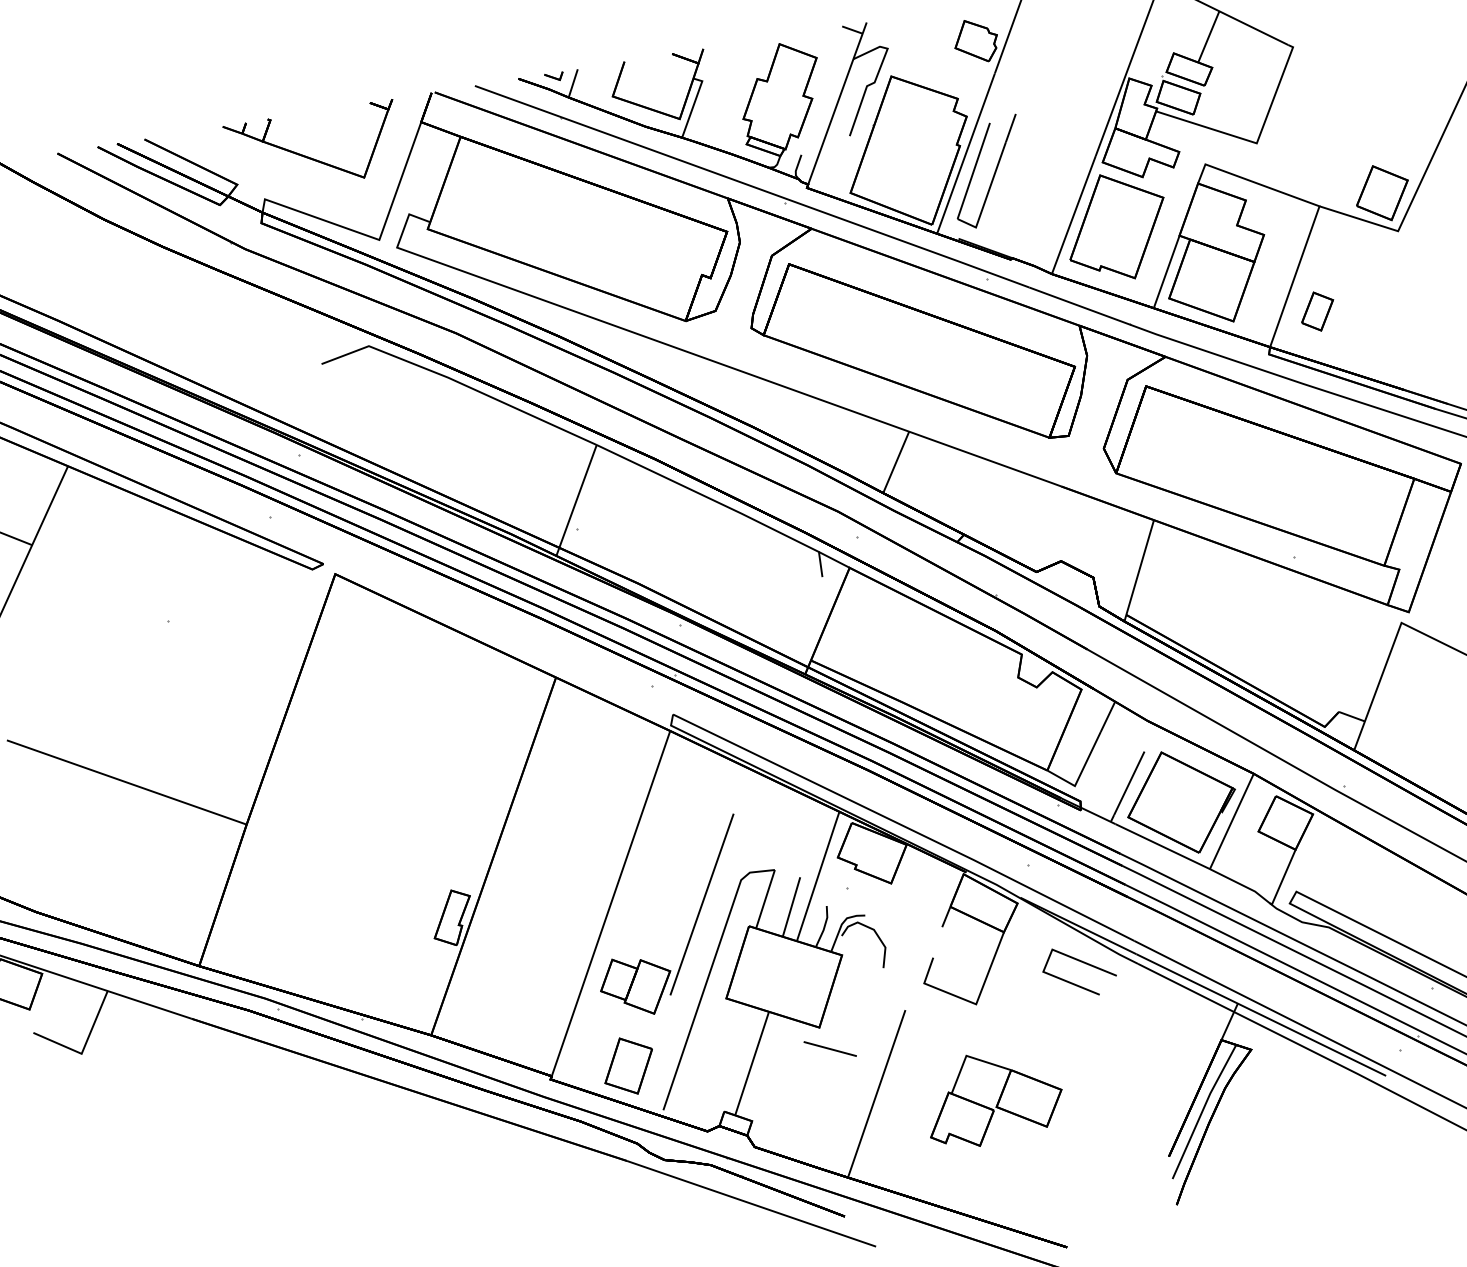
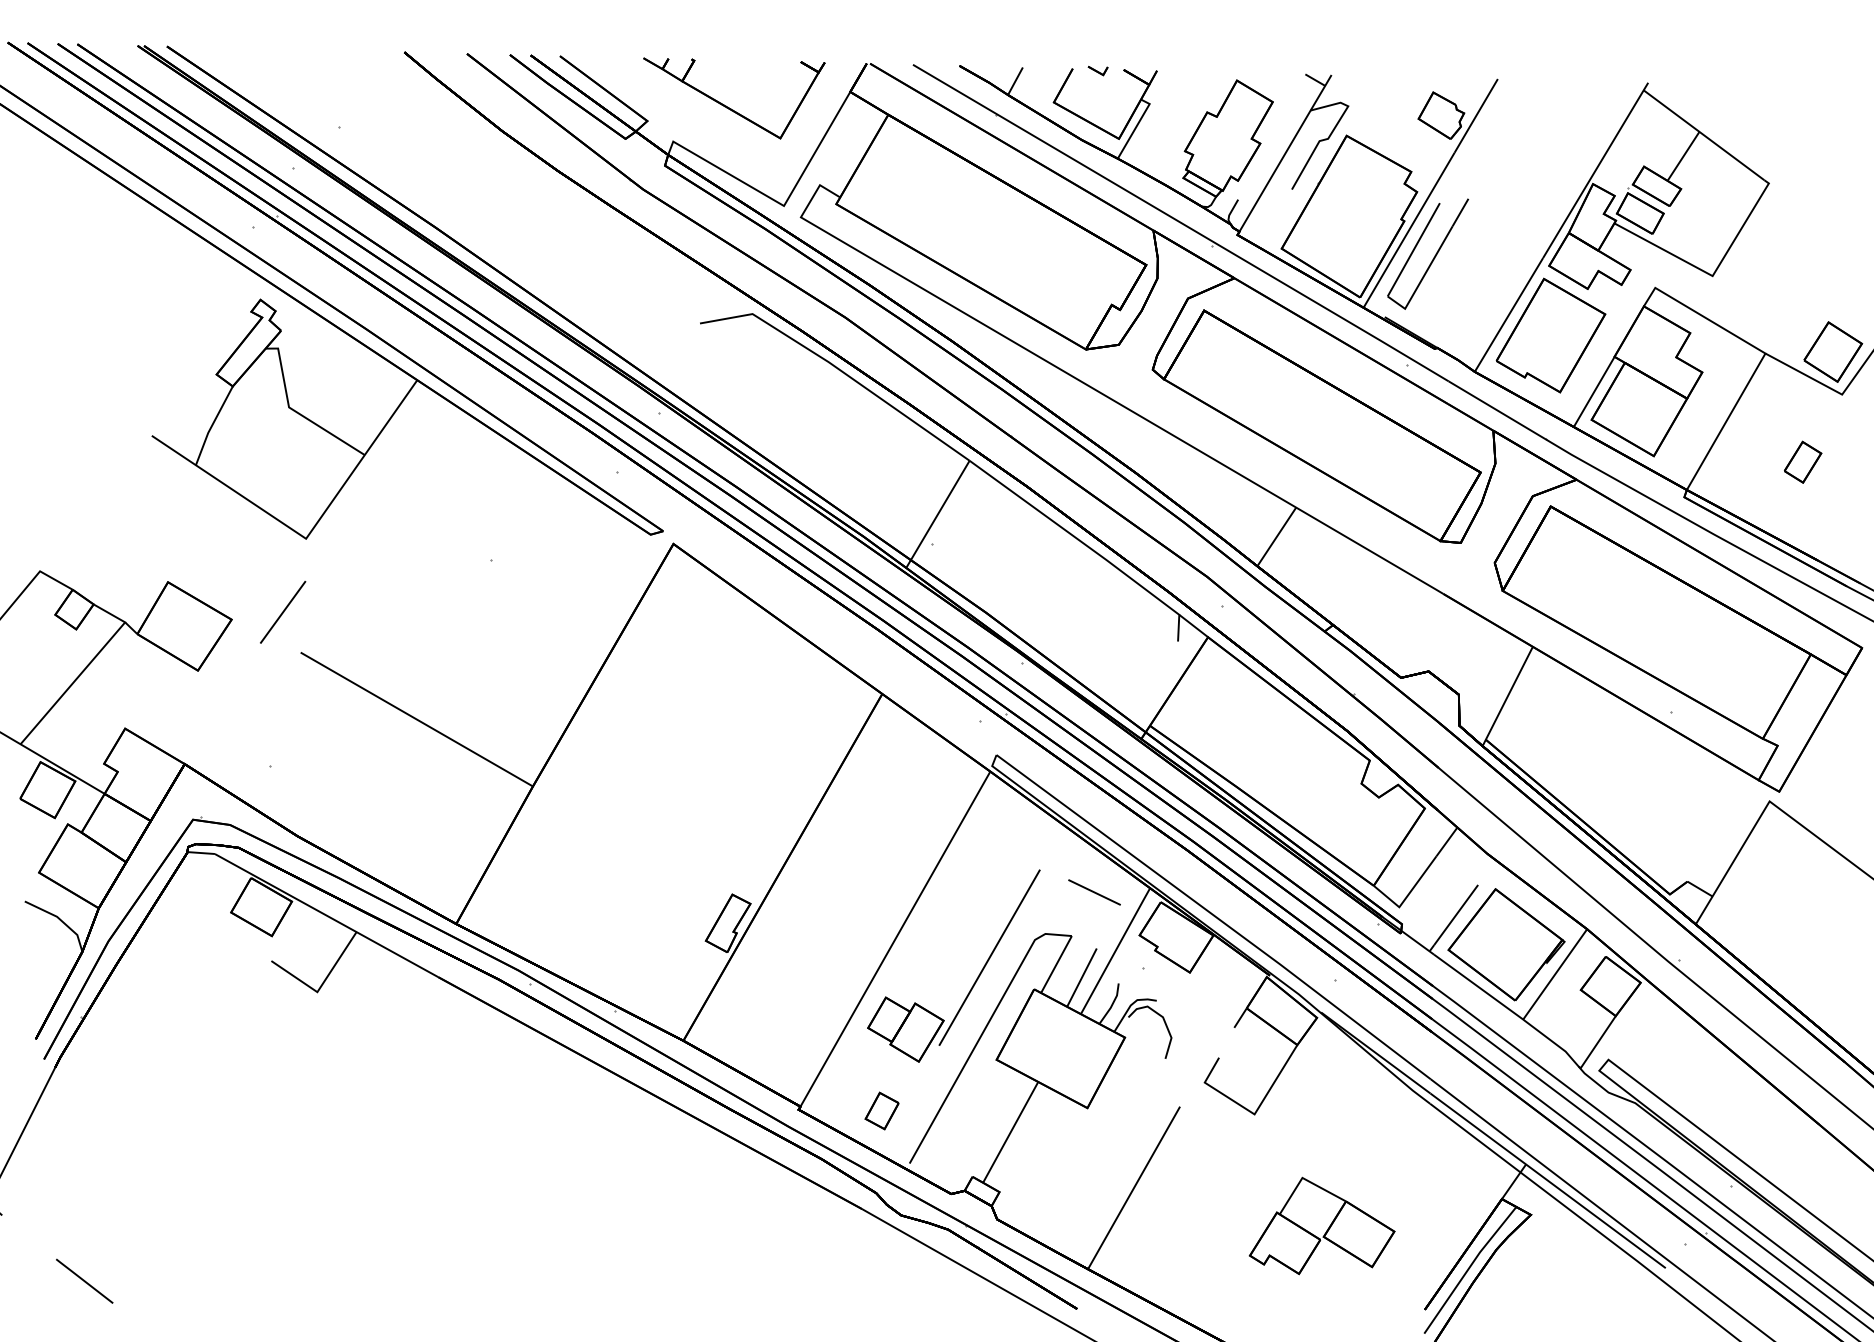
part: (553, 76) -> (1097, 70), moved
part: (1317, 310) -> (1803, 461), moved
line: (1081, 962) -> (1371, 1091), removed
line: (830, 1049) -> (1094, 892), moved
part: (627, 1065) -> (881, 1110), size x0.6
part: (998, 1098) -> (1327, 1228), moved

